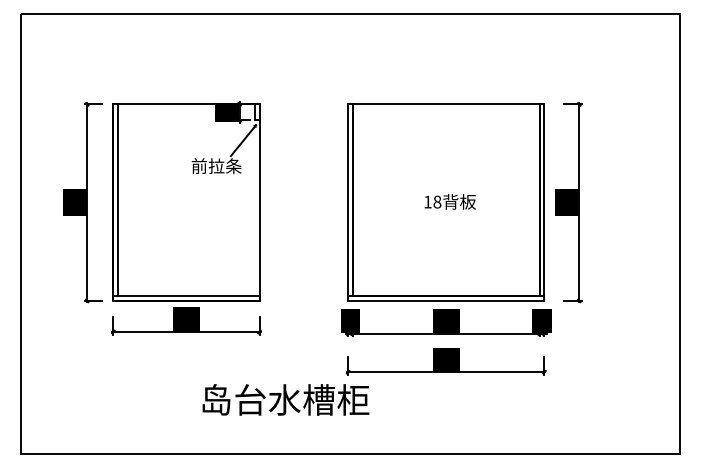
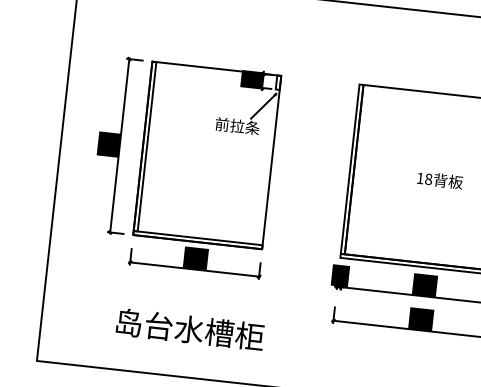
text: (285, 399) -> (189, 329), moved

